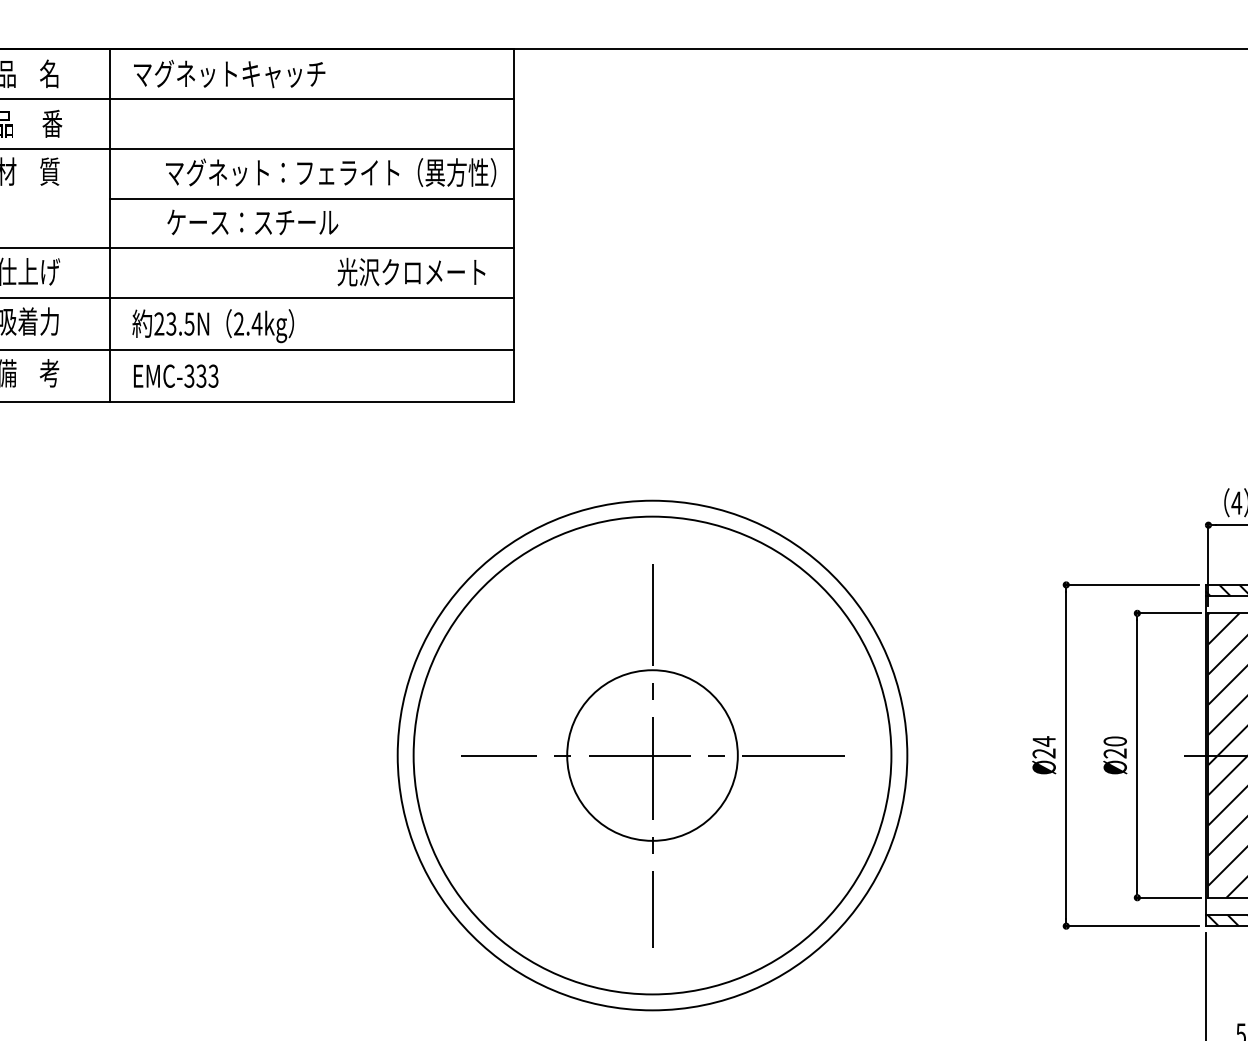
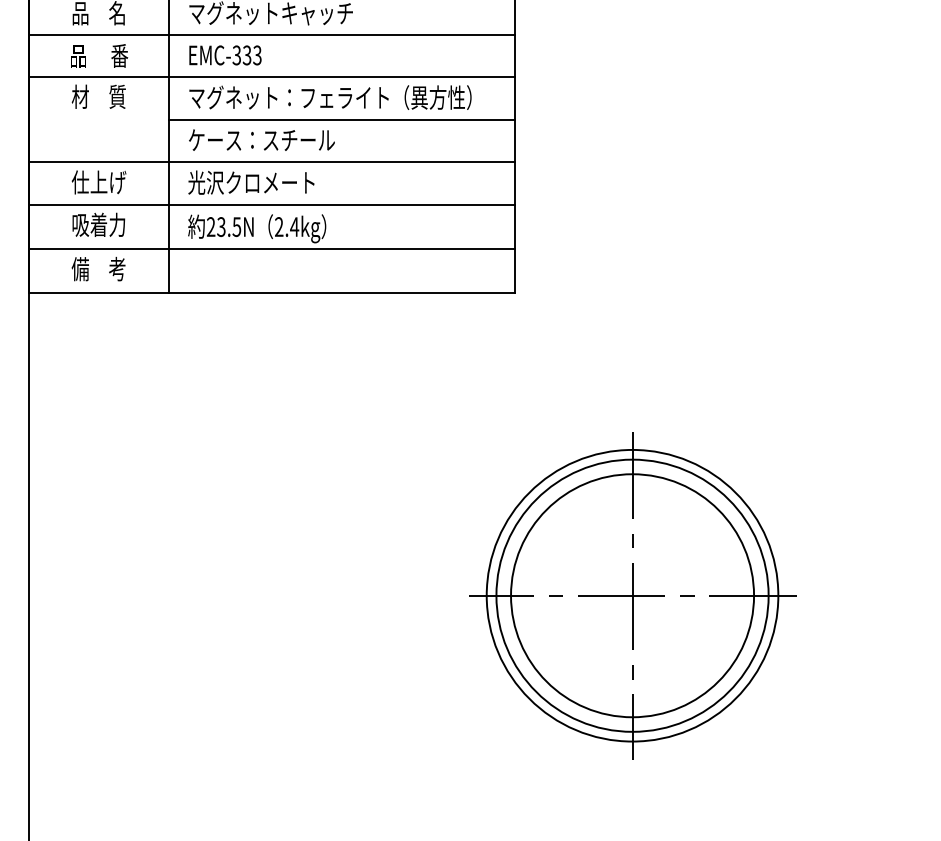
text: (331, 172) -> (330, 97), moved
text: (252, 222) -> (261, 140), moved
text: (411, 271) -> (251, 182), moved
text: (176, 375) -> (225, 54), moved
circle: (652, 755) -> (632, 595), size x0.62
circle: (652, 755) -> (632, 595), size x0.71
circle: (652, 755) -> (632, 595), size x1.67

